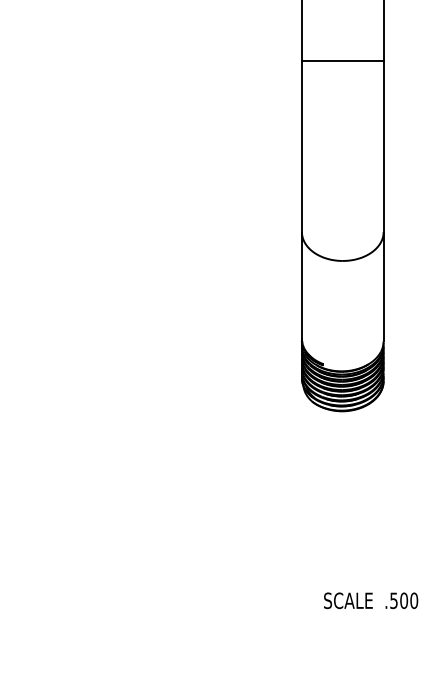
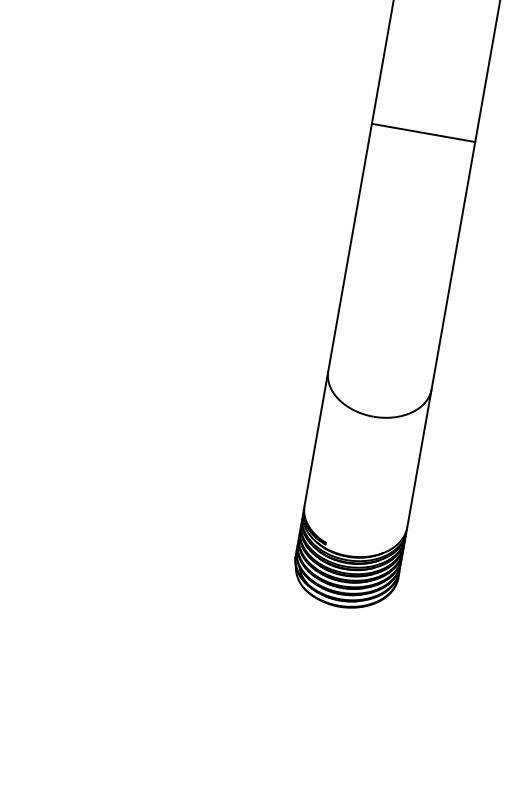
line: (342, 60) -> (423, 132), moved

